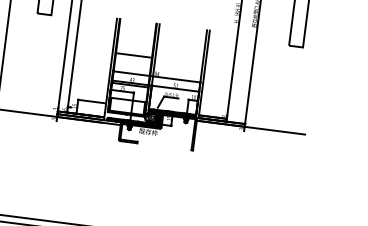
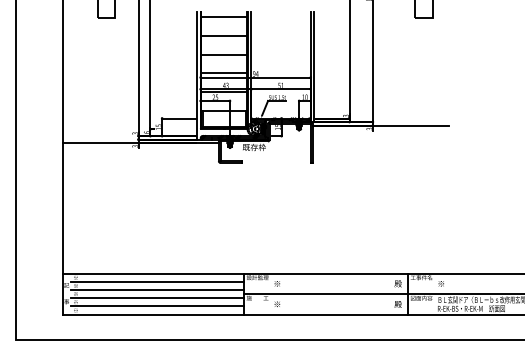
line: (137, 25) -> (223, 17), added
line: (135, 40) -> (223, 35), added
line: (131, 70) -> (223, 73), added

